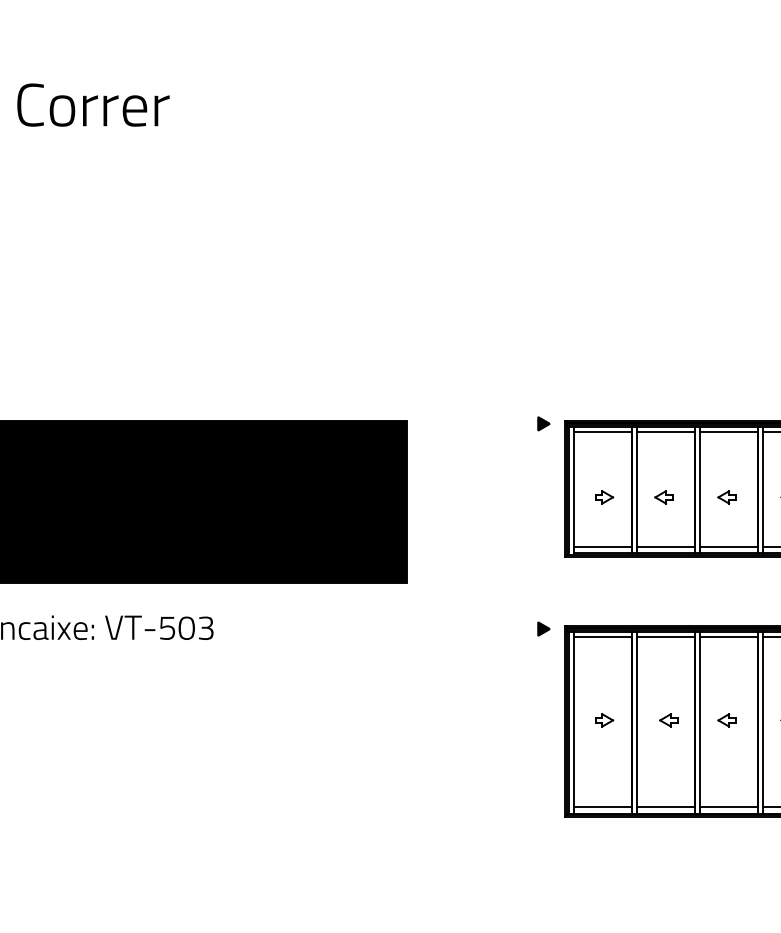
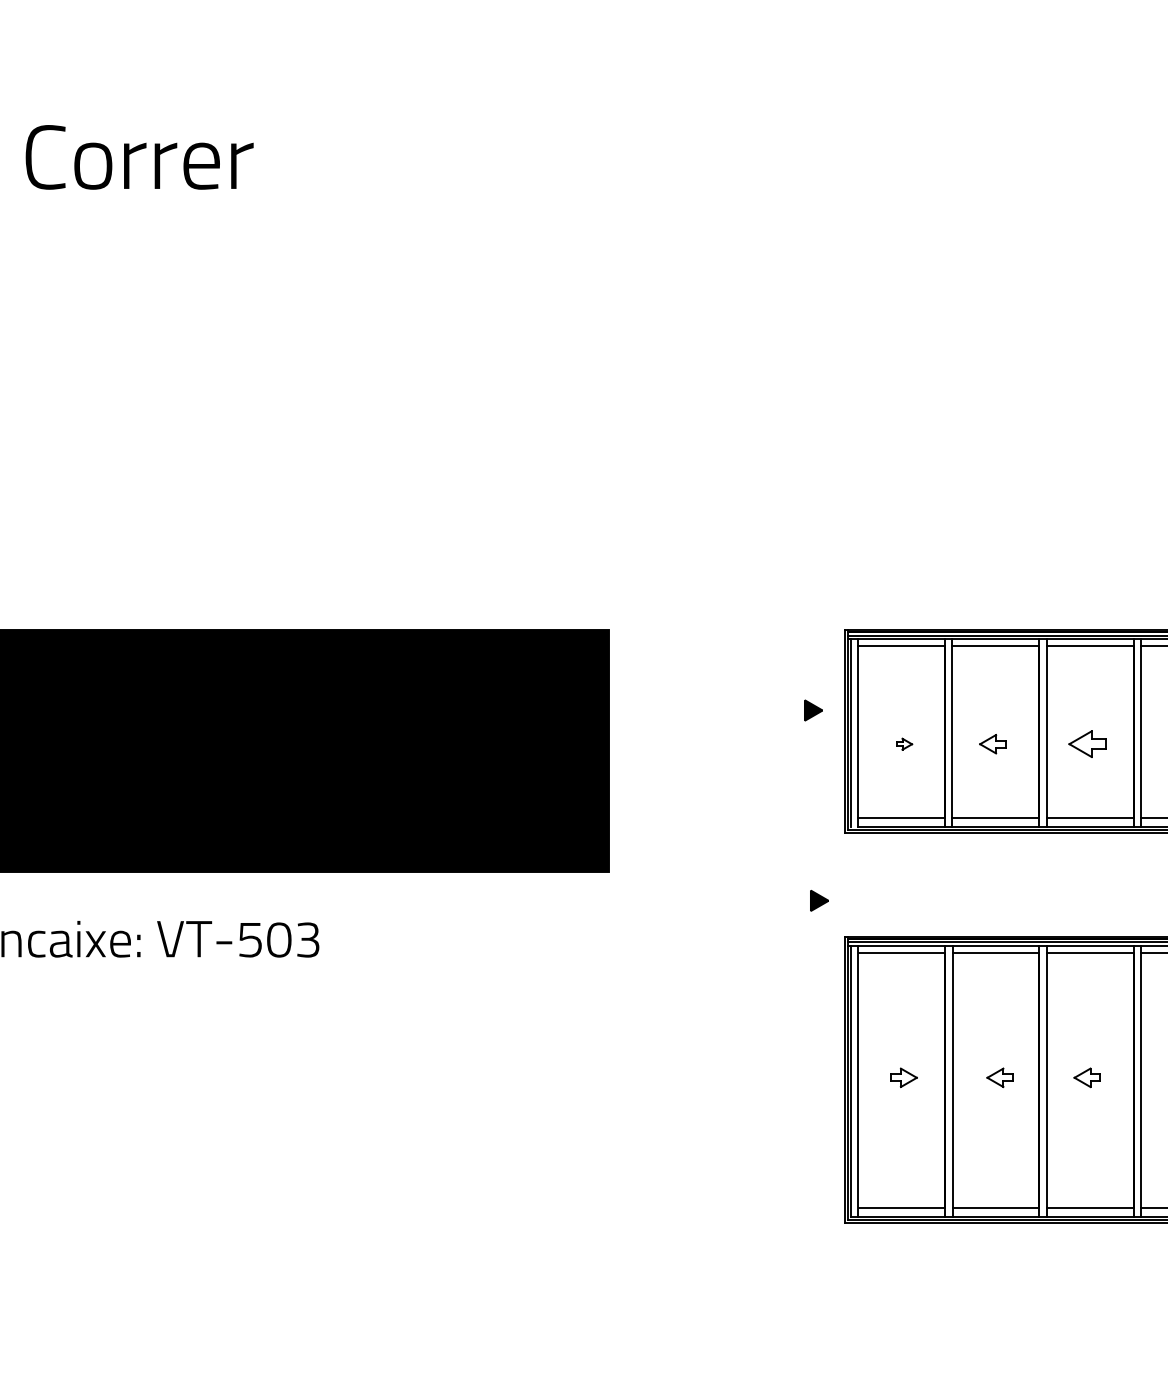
part: (543, 423) -> (812, 709), moved
part: (604, 497) -> (904, 744), size x0.6
part: (726, 497) -> (1086, 744), size x1.4
part: (543, 628) -> (818, 899), moved

